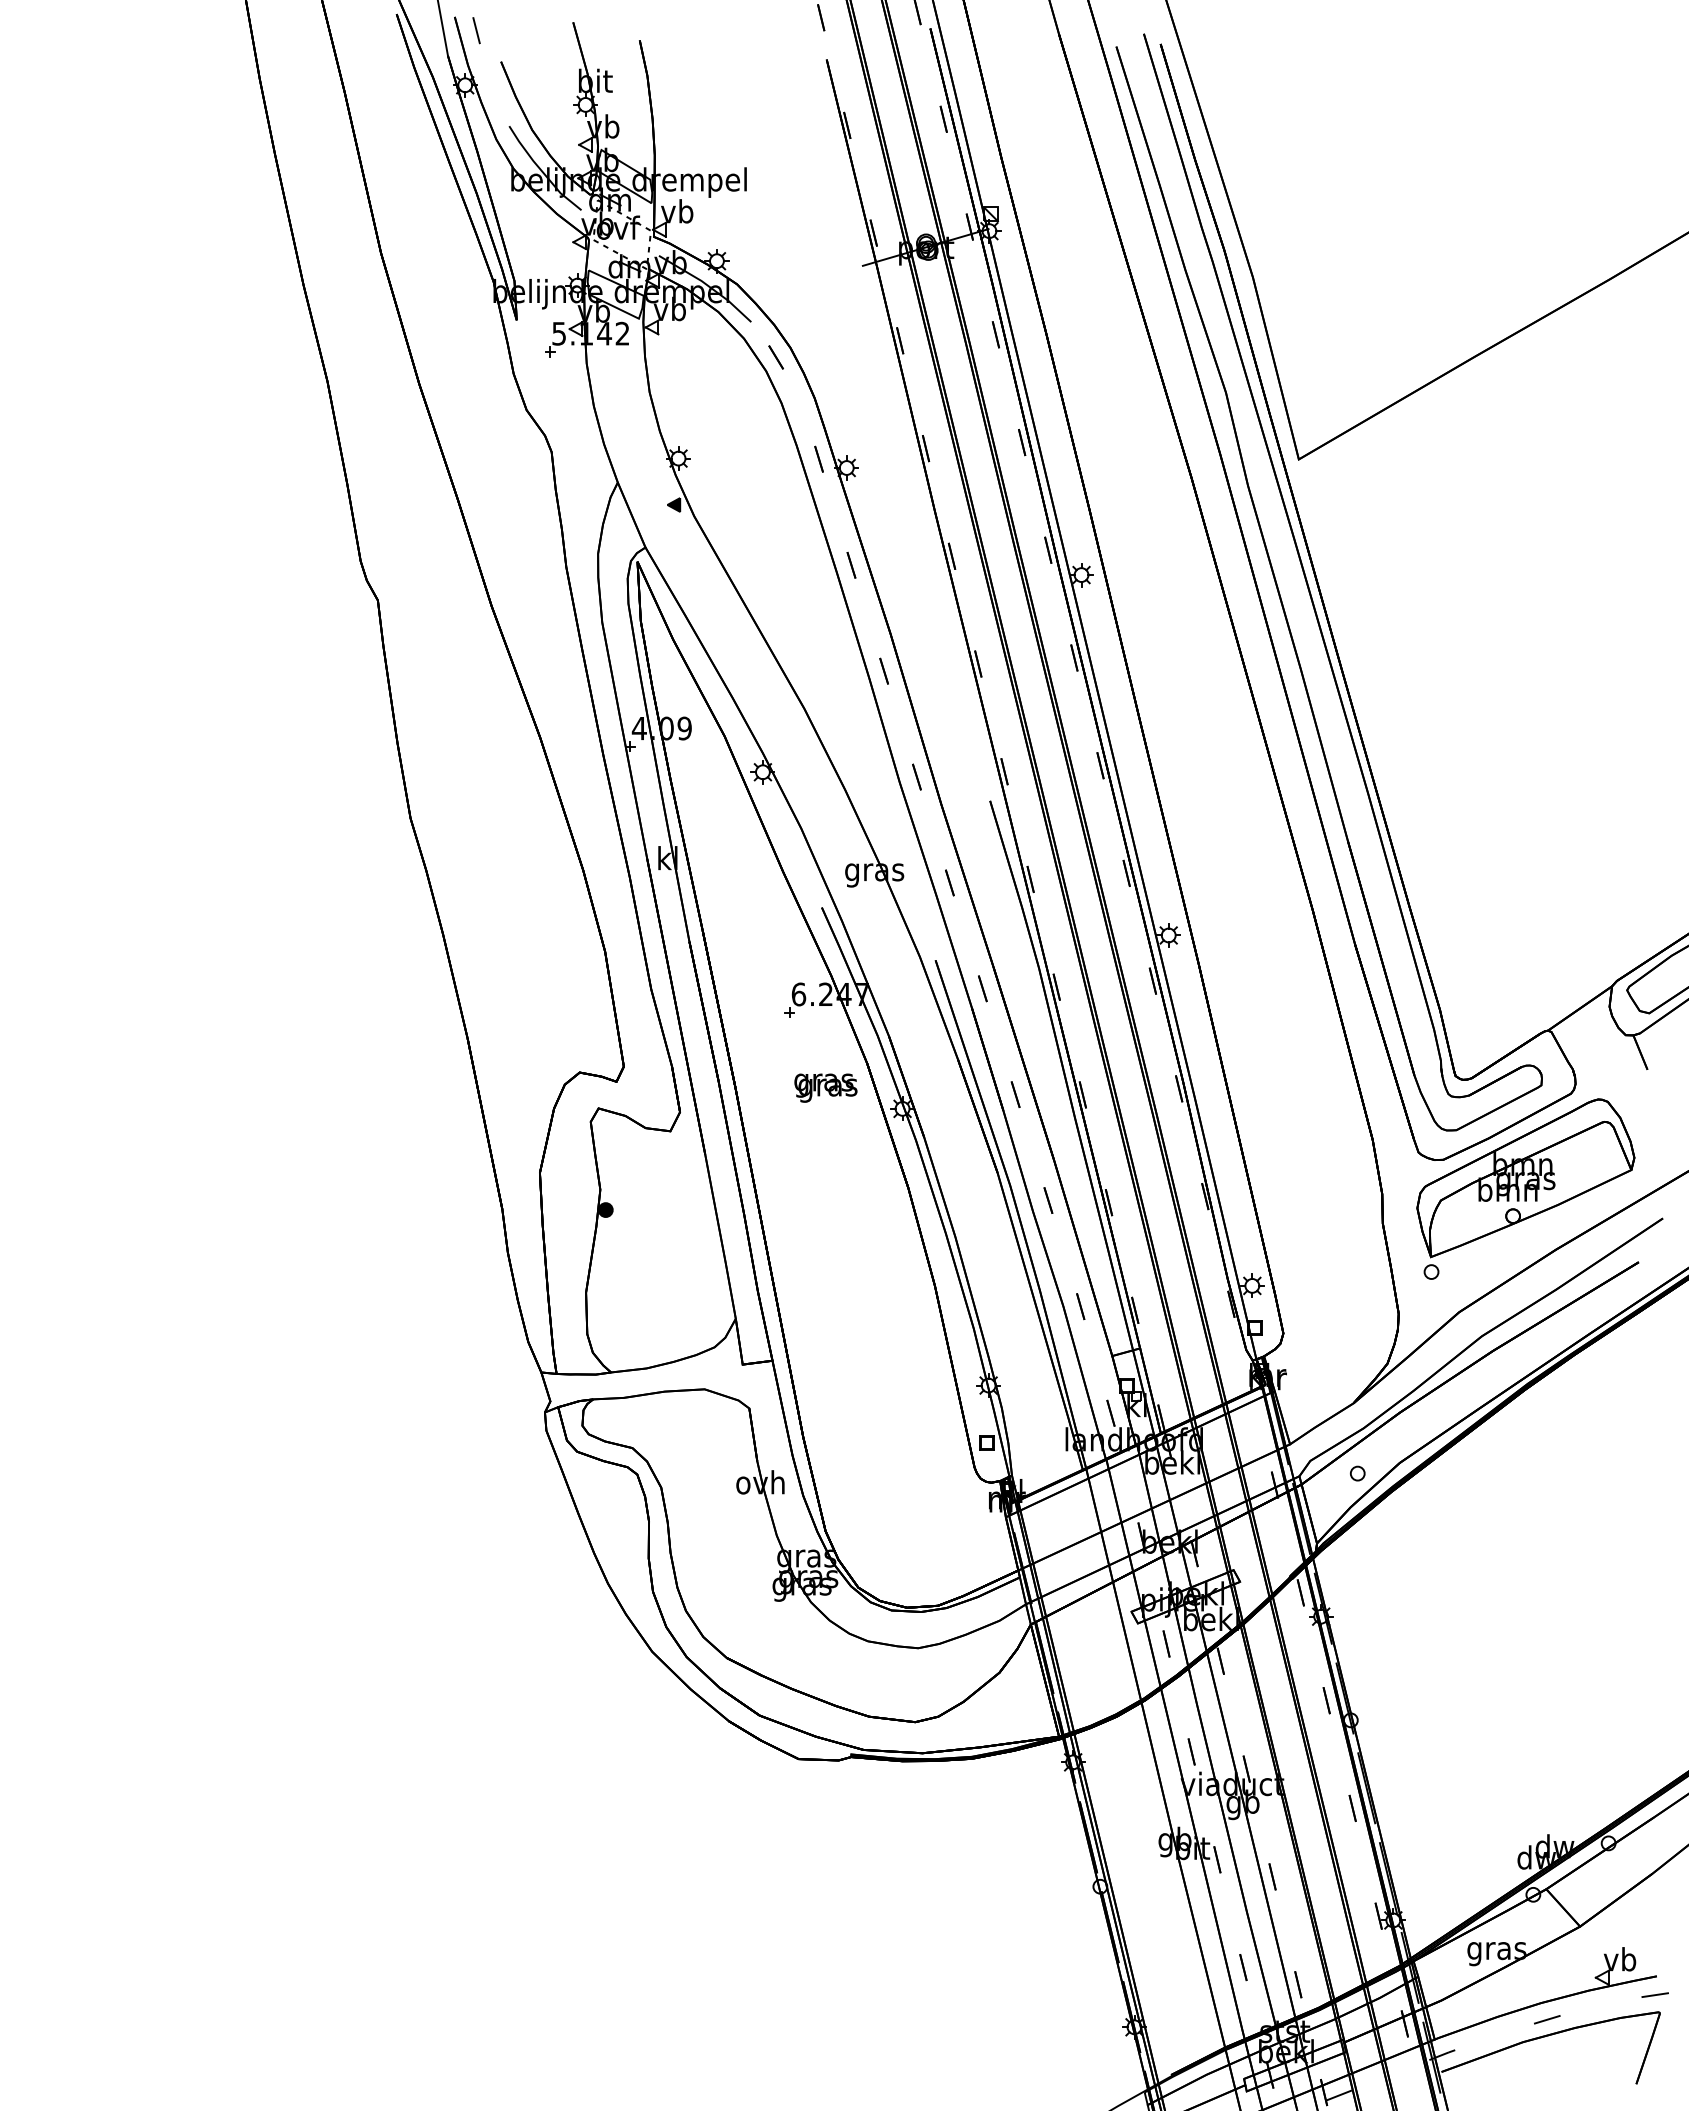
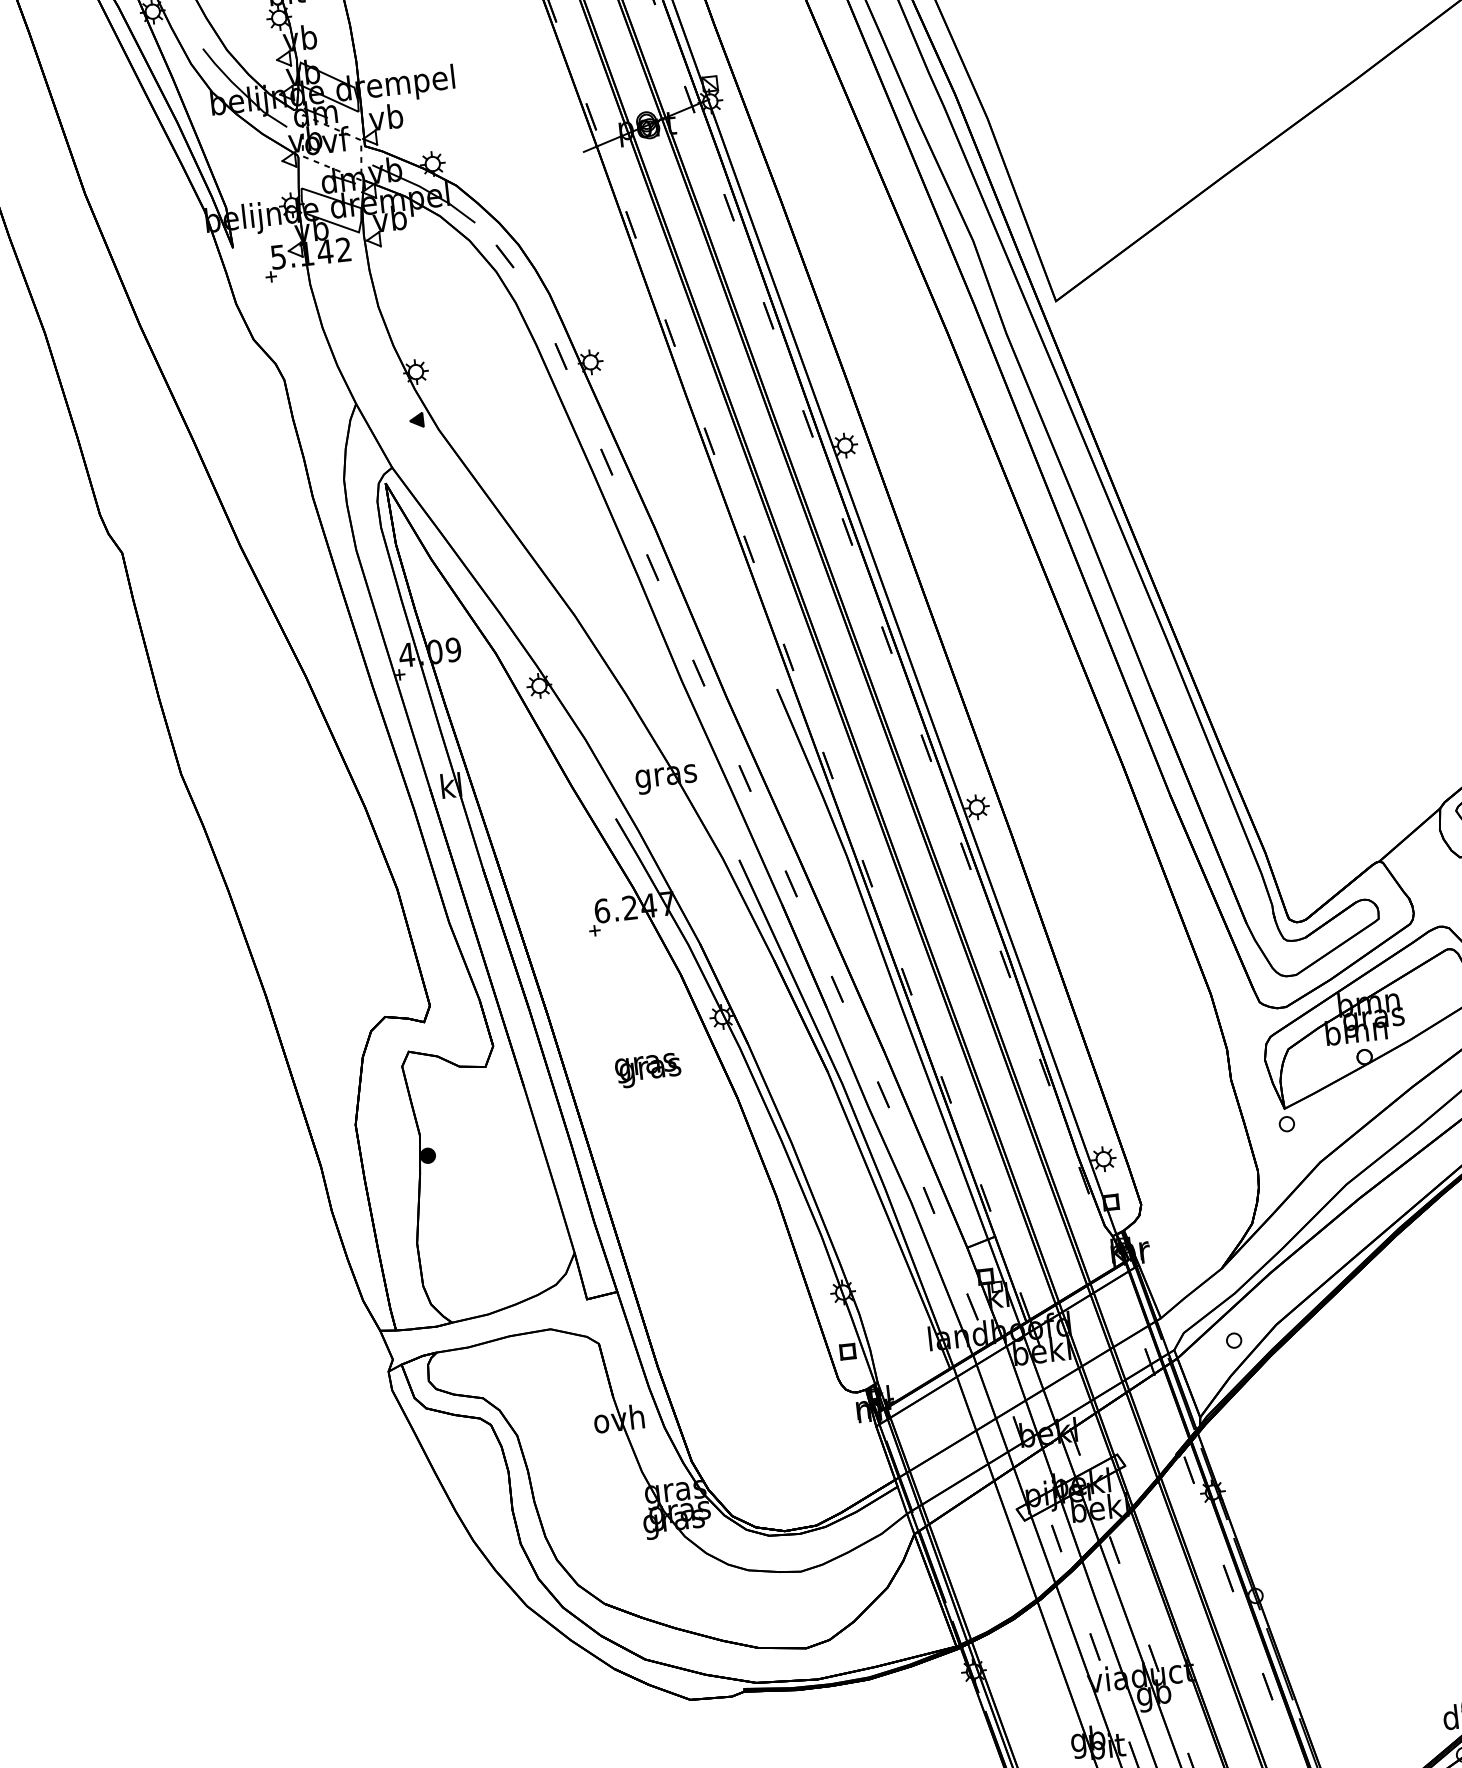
text: (825, 1087) -> (647, 1069), moved

